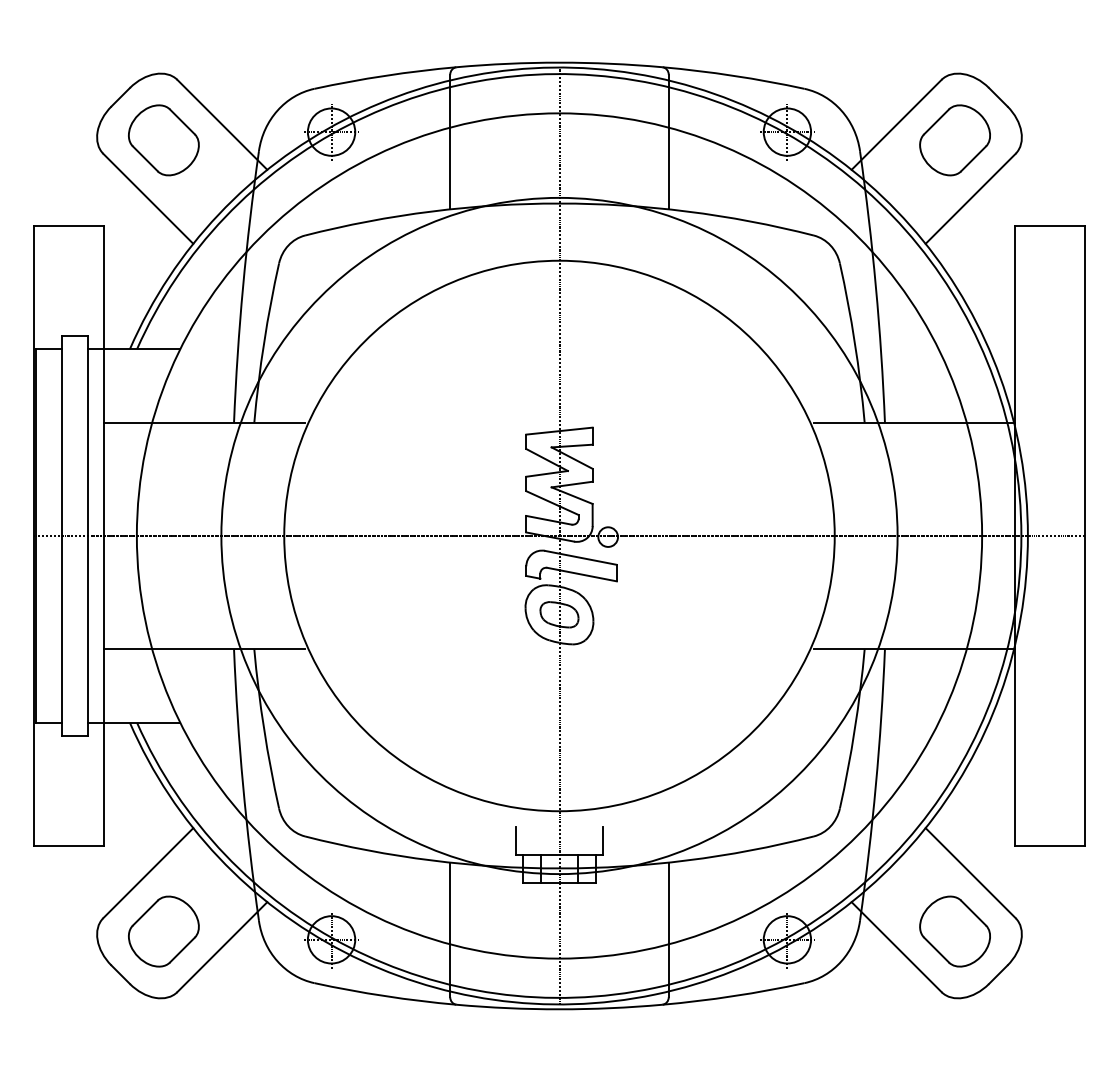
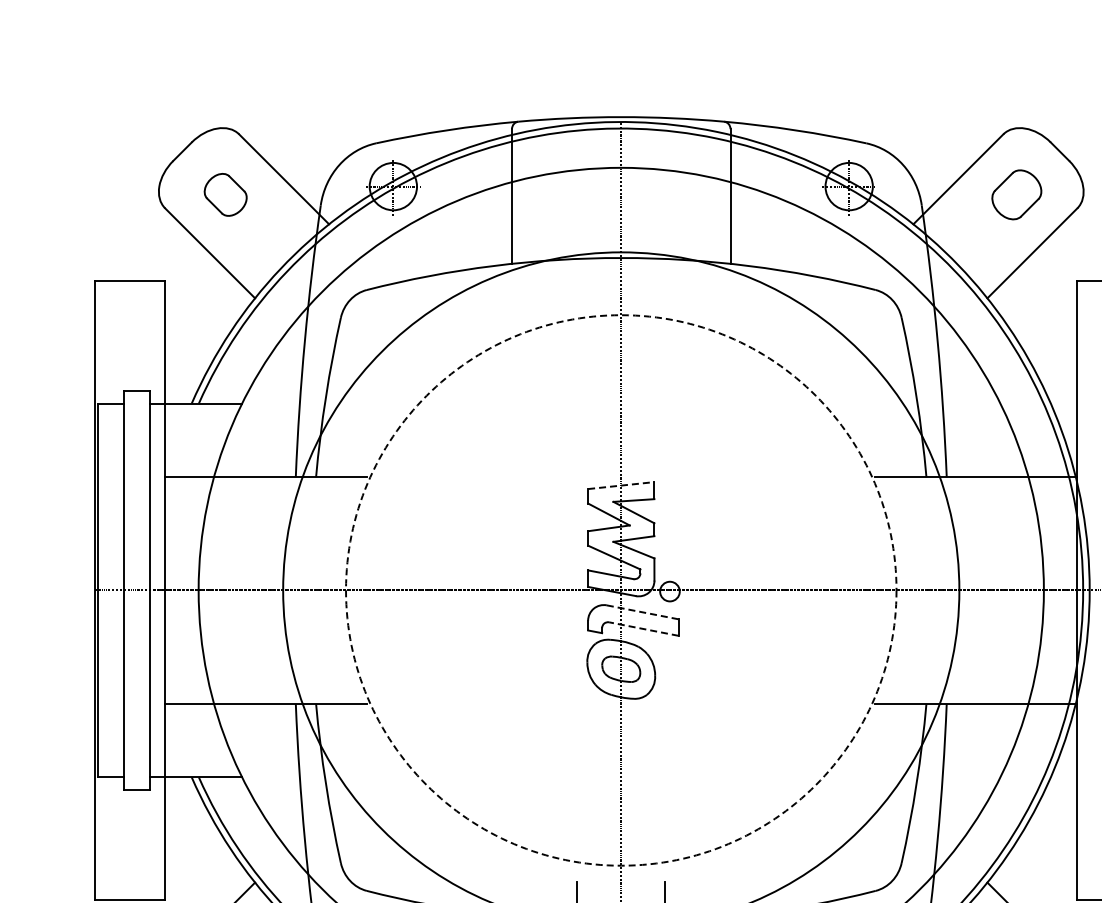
part: (163, 140) -> (225, 194), size x0.6
part: (954, 140) -> (1016, 194), size x0.7
line: (559, 431) -> (621, 485), solid -> dashed
circle: (559, 535) -> (621, 589), solid -> dashed
line: (580, 557) -> (642, 611), solid -> dashed
line: (581, 574) -> (643, 628), solid -> dashed

